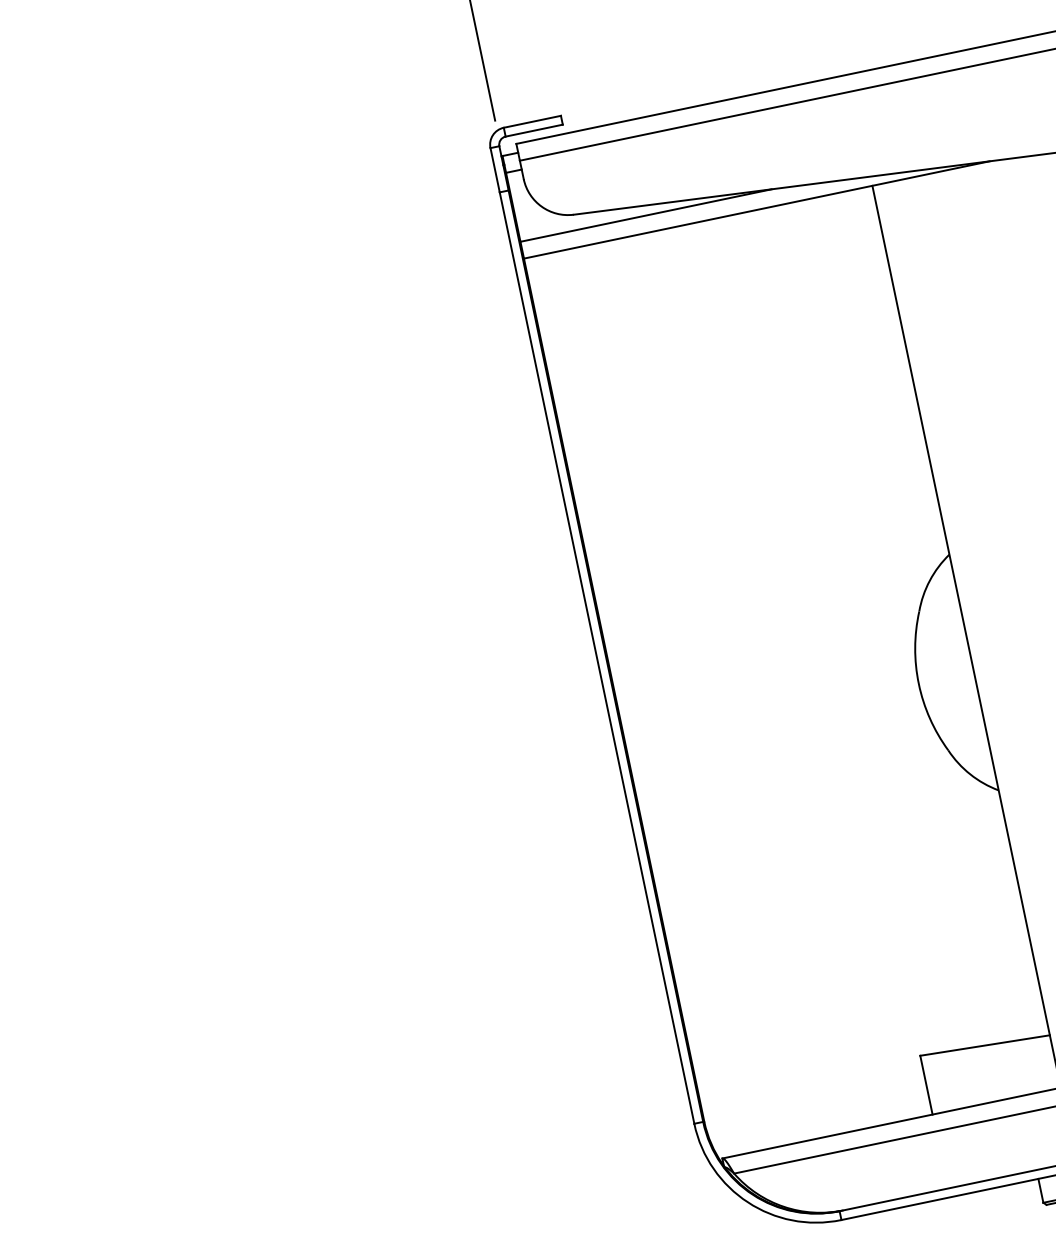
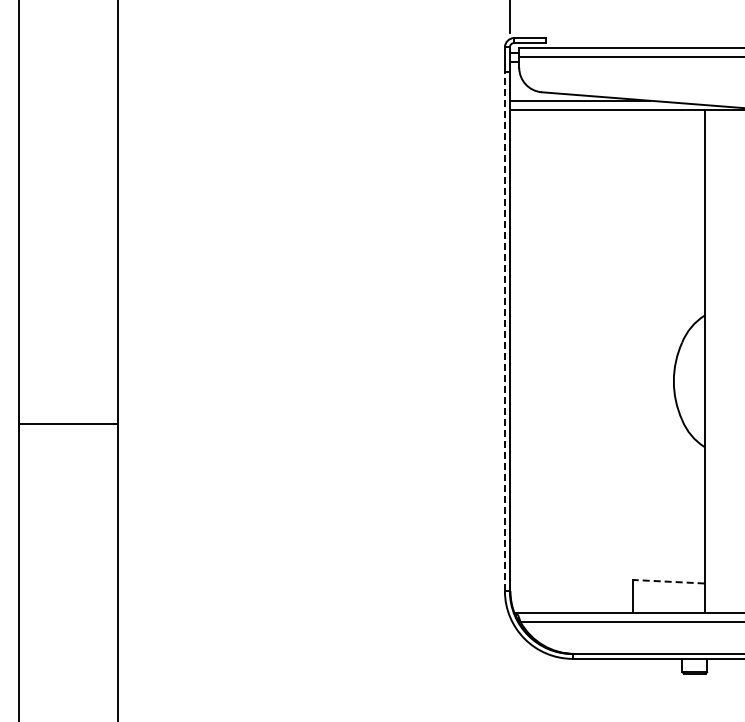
line: (596, 658) -> (504, 331), solid -> dashed
line: (984, 1045) -> (668, 581), solid -> dashed

